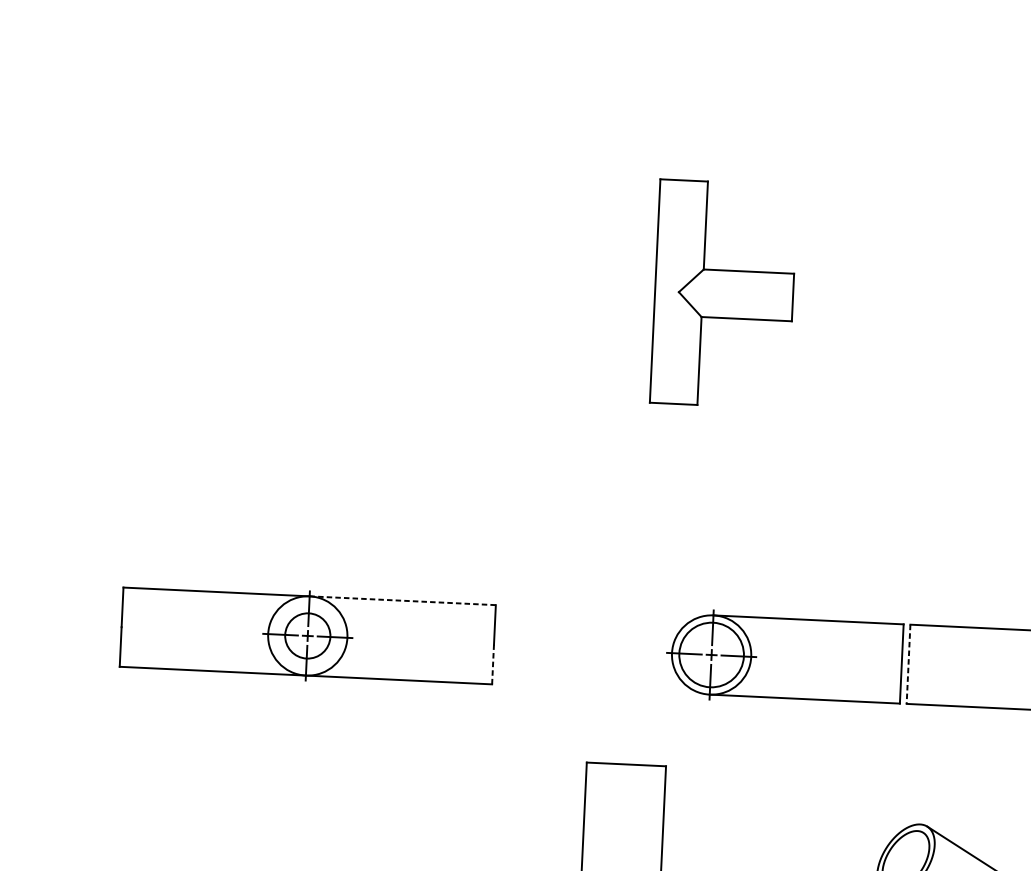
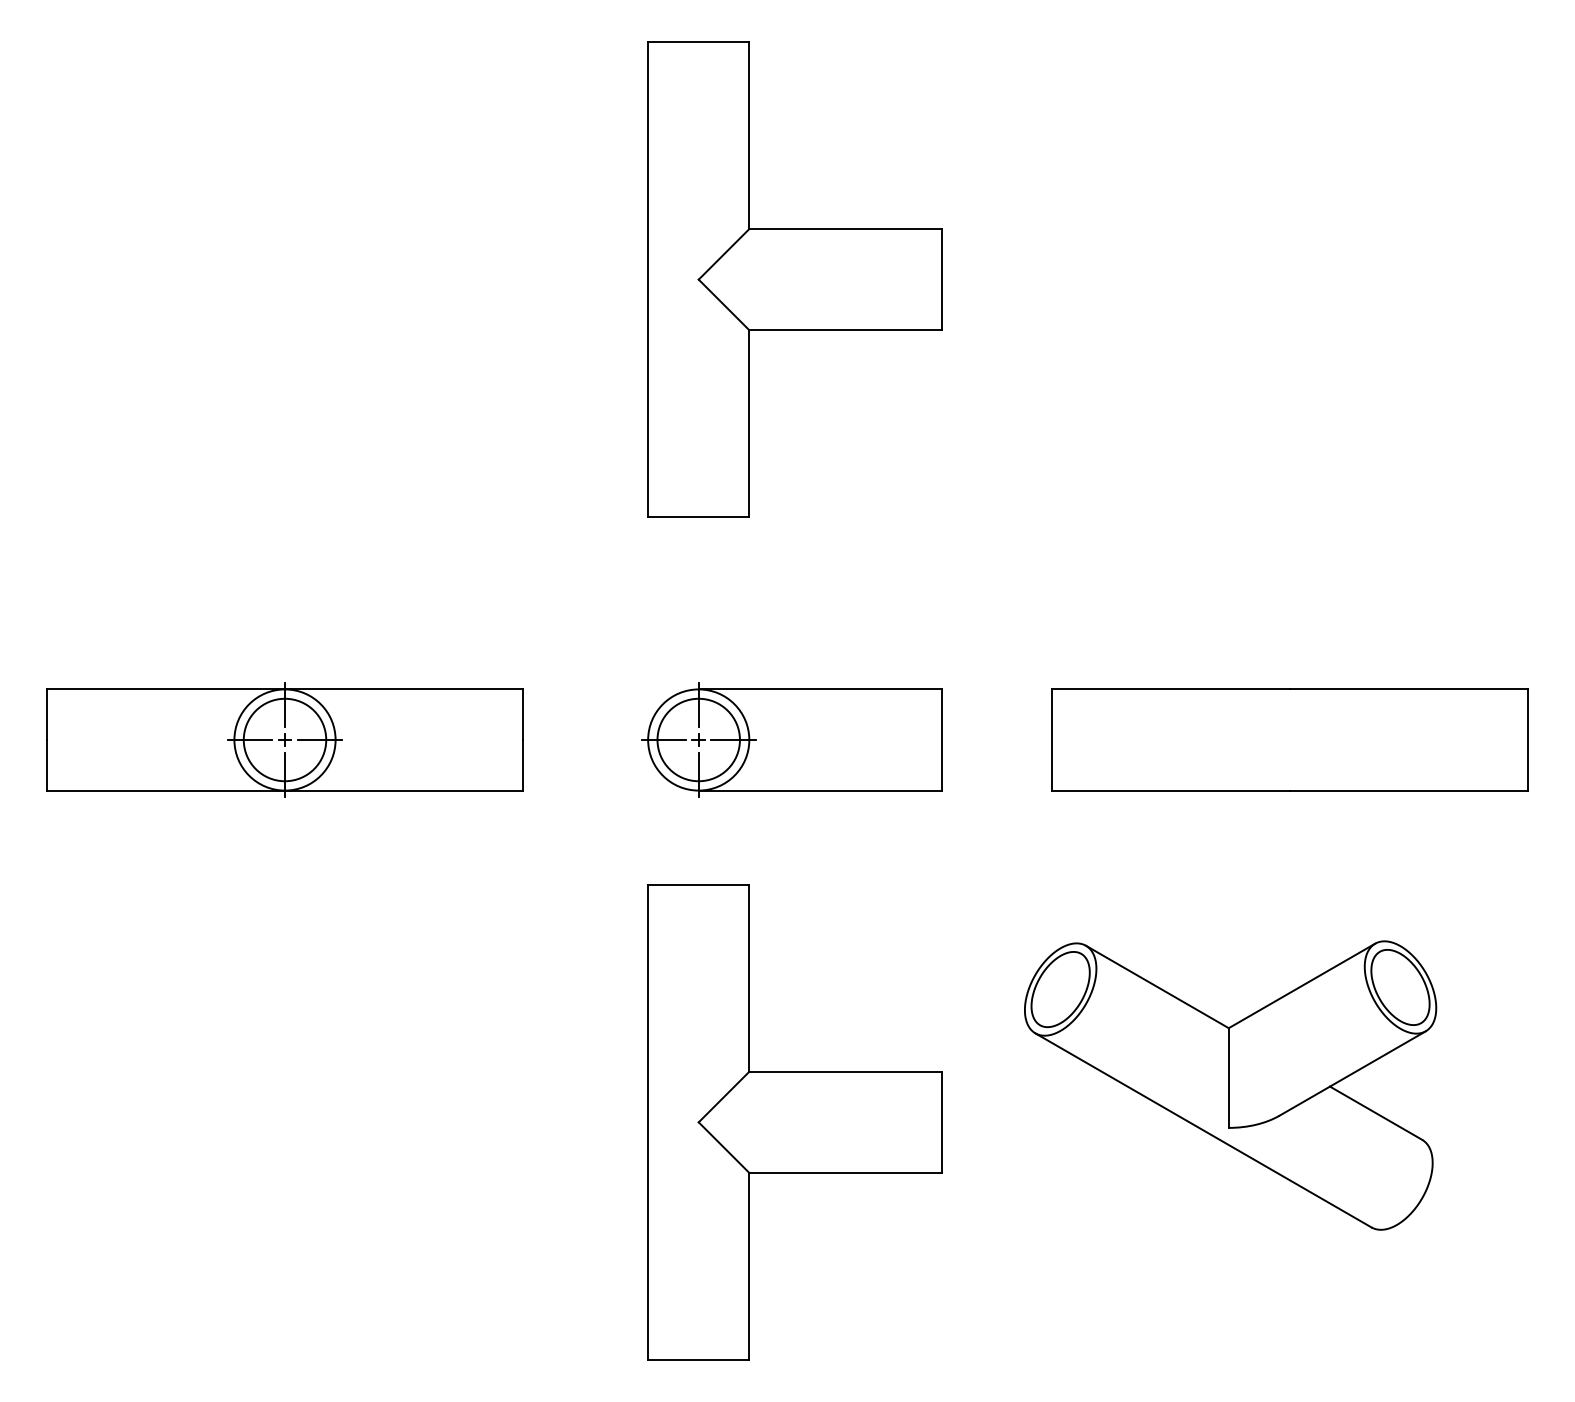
part: (723, 294) -> (794, 279), size x1.67
line: (402, 600) -> (403, 689), dashed -> solid
circle: (307, 635) -> (284, 739), size x1.43
part: (784, 658) -> (791, 739), moved
line: (492, 663) -> (522, 764), dashed -> solid
line: (908, 664) -> (1052, 740), dashed -> solid

